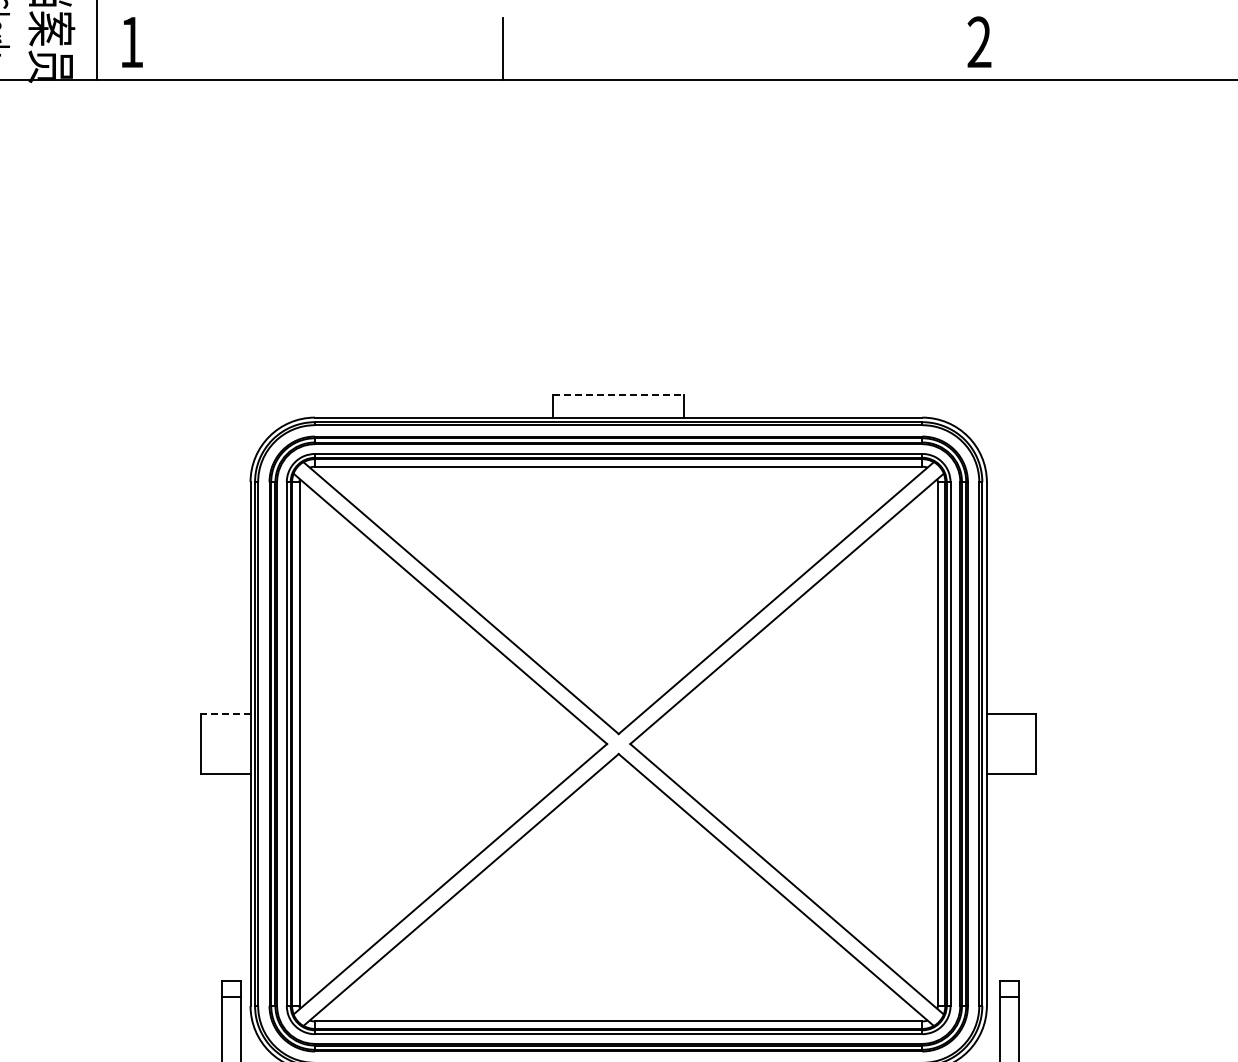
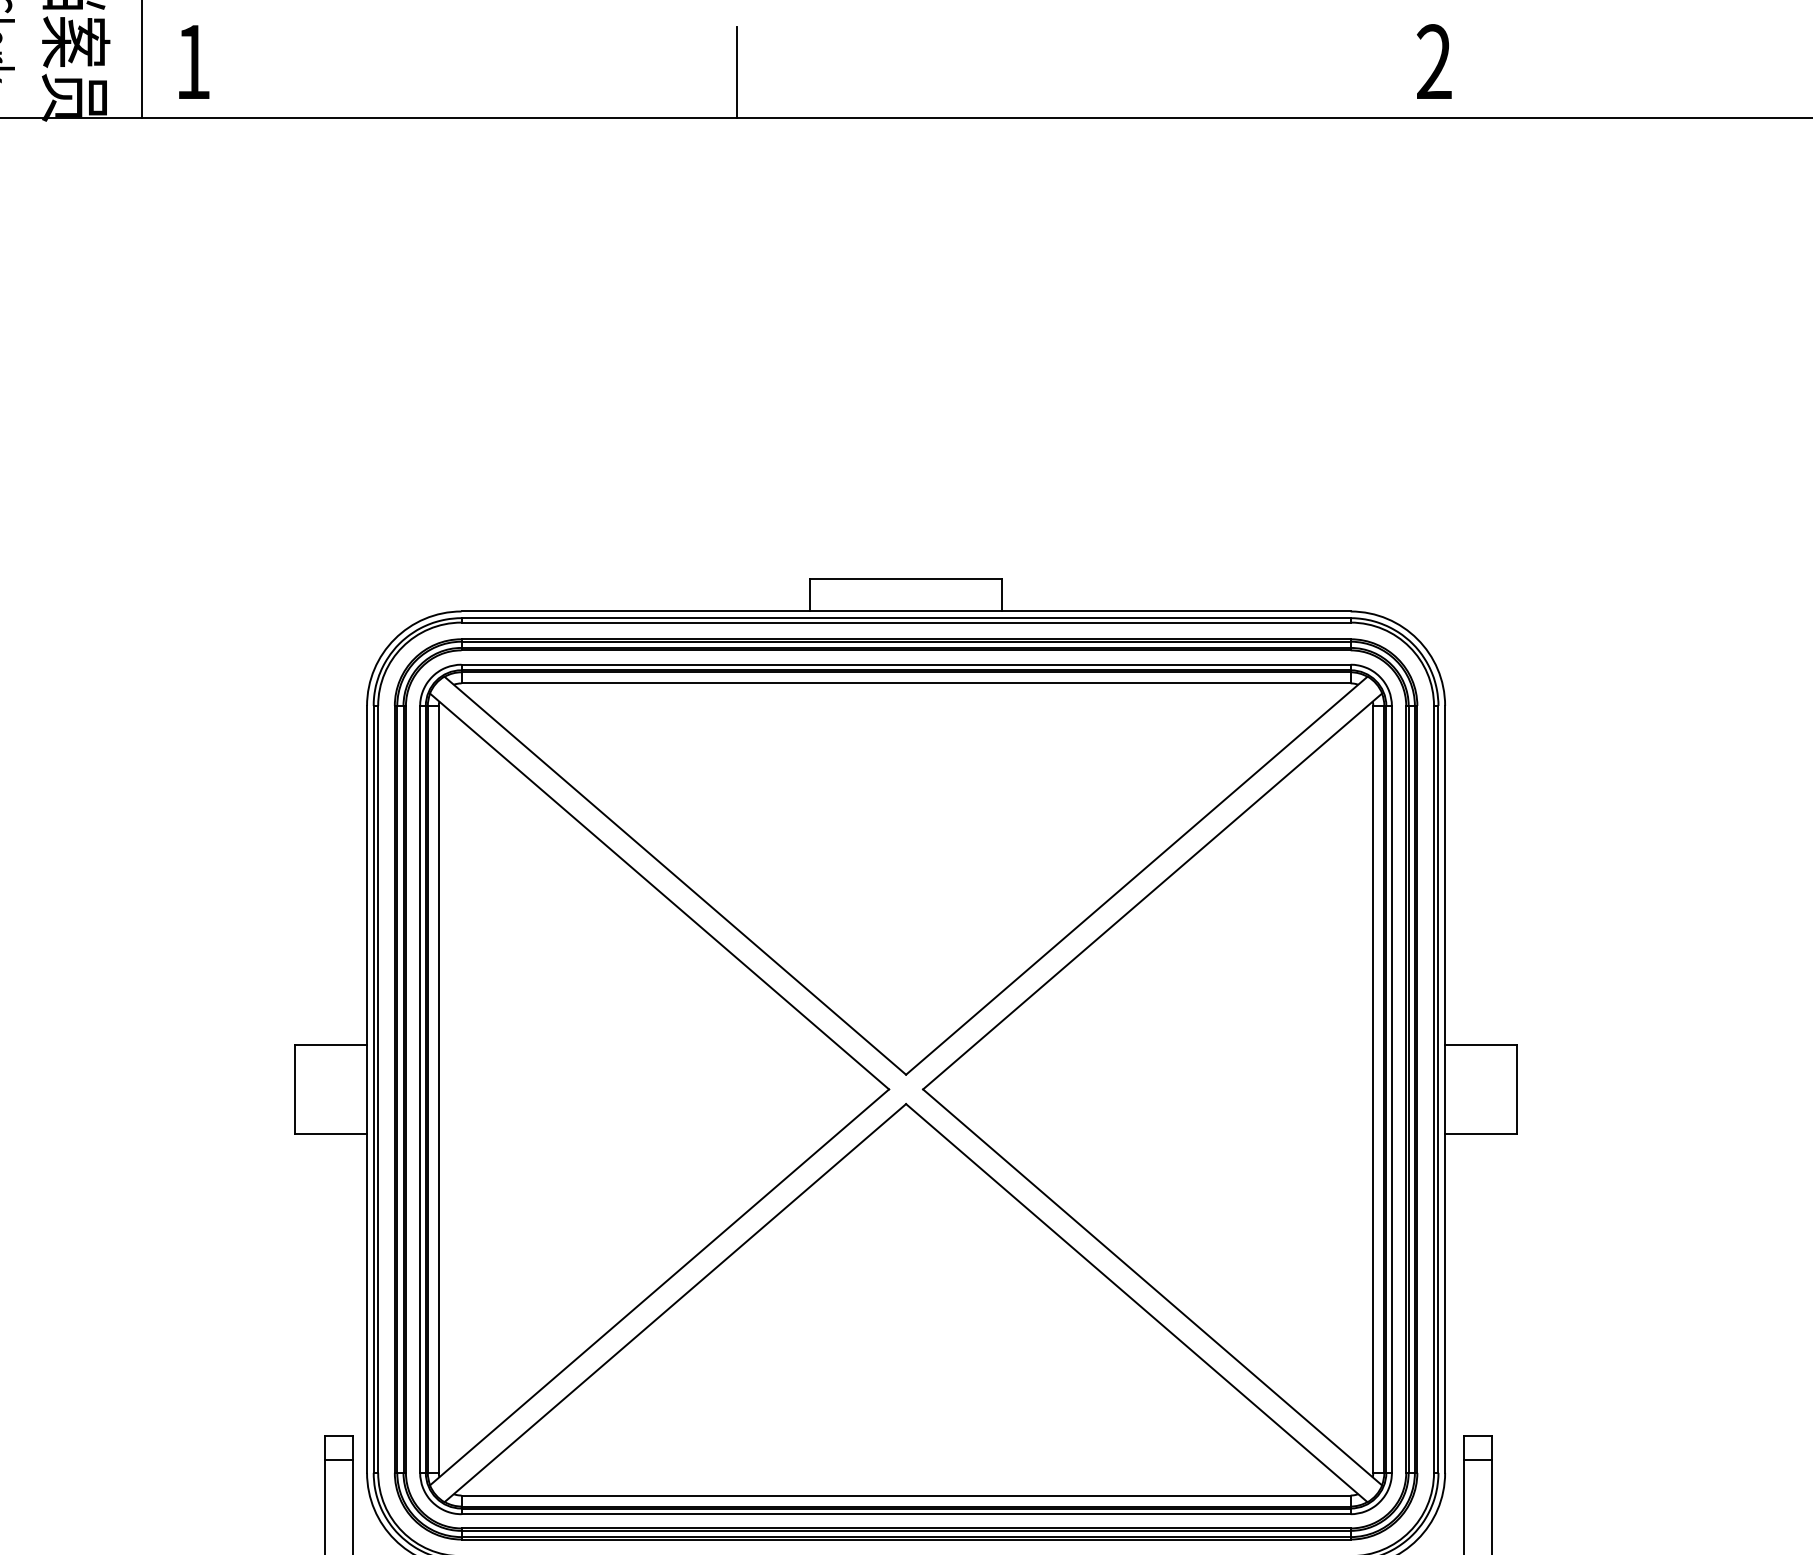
line: (618, 395) -> (905, 579), dashed -> solid
line: (225, 713) -> (330, 1044), dashed -> solid

